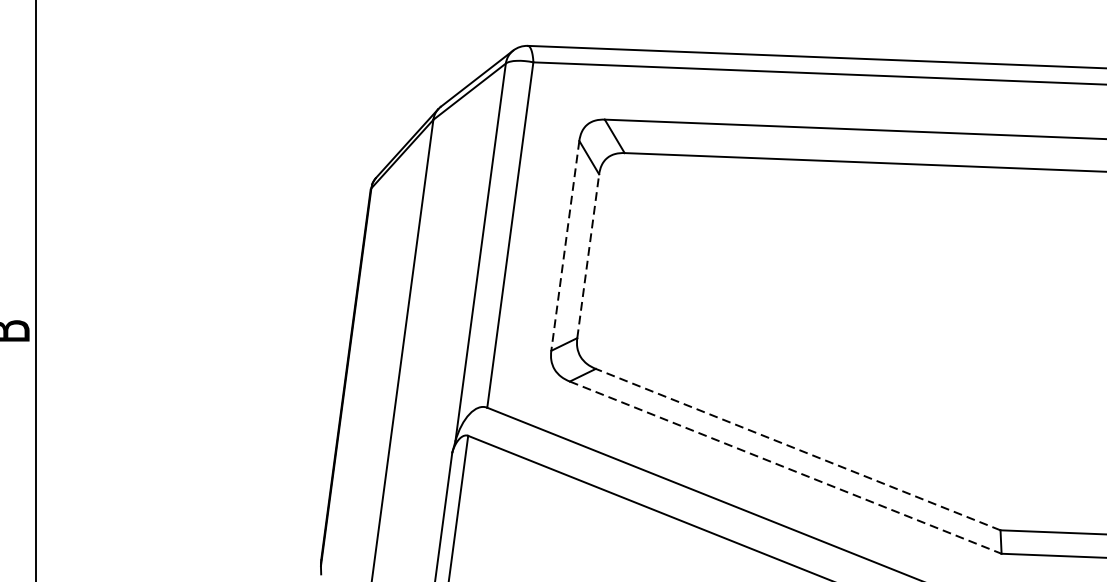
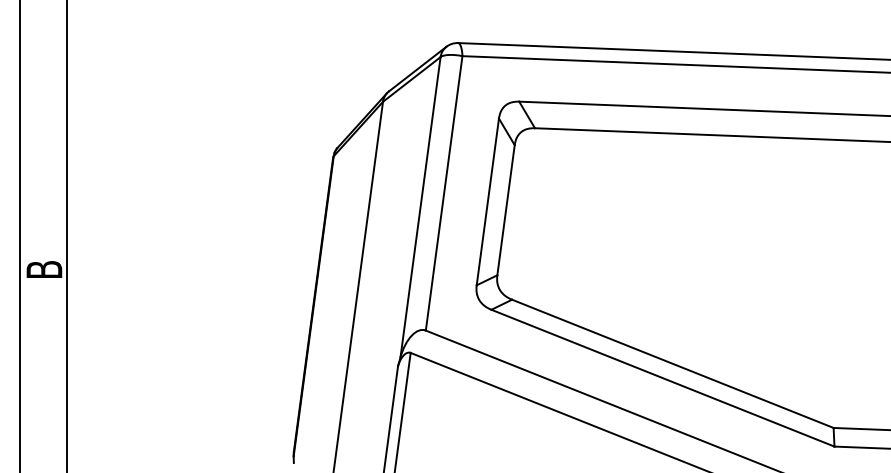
line: (564, 246) -> (487, 202), dashed -> solid
line: (588, 256) -> (506, 210), dashed -> solid
line: (797, 449) -> (672, 363), dashed -> solid
line: (785, 468) -> (662, 378), dashed -> solid

